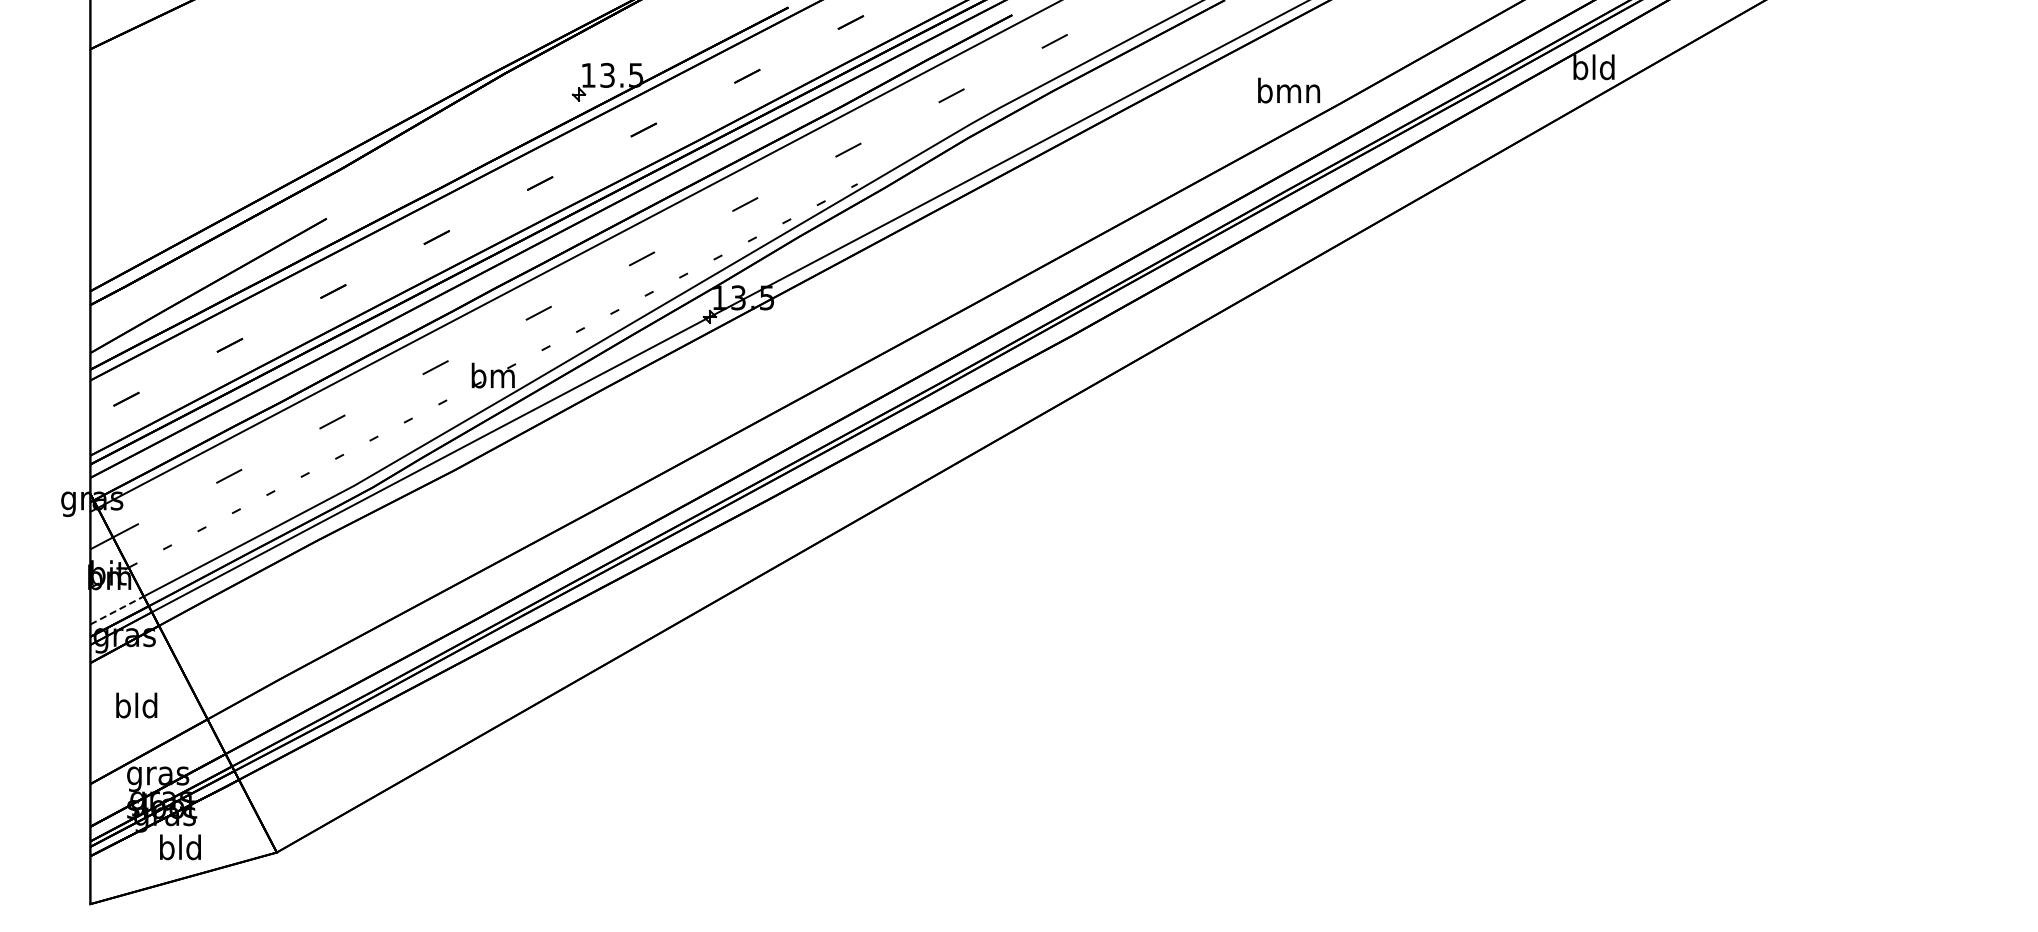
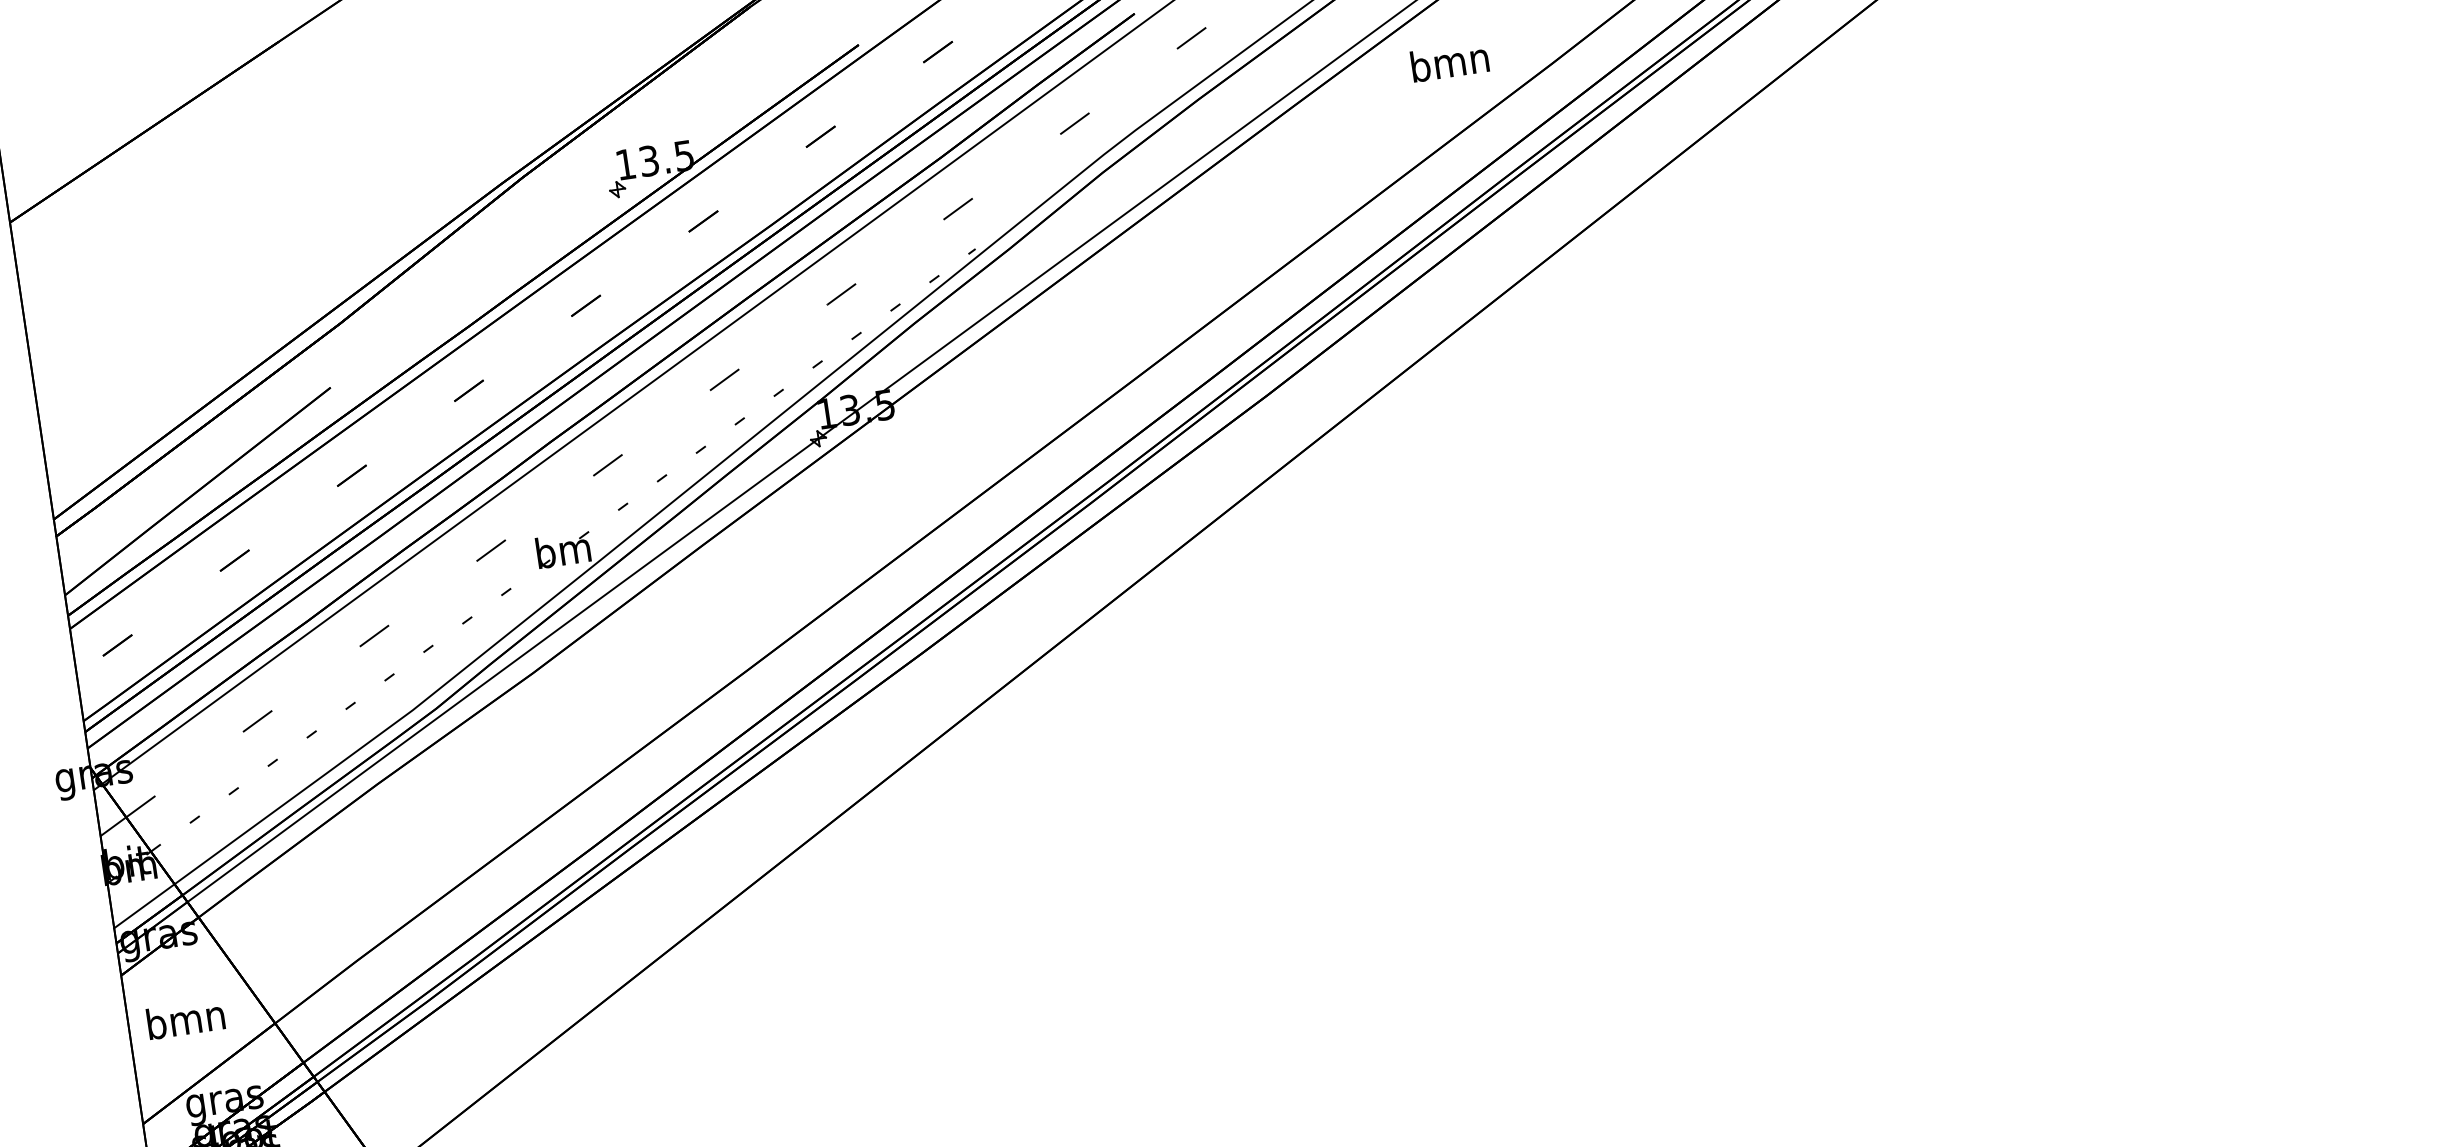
text: (1289, 90) -> (1450, 61), moved
line: (117, 610) -> (144, 906), dashed -> solid
text: (136, 705) -> (185, 1019), bld -> bmn

